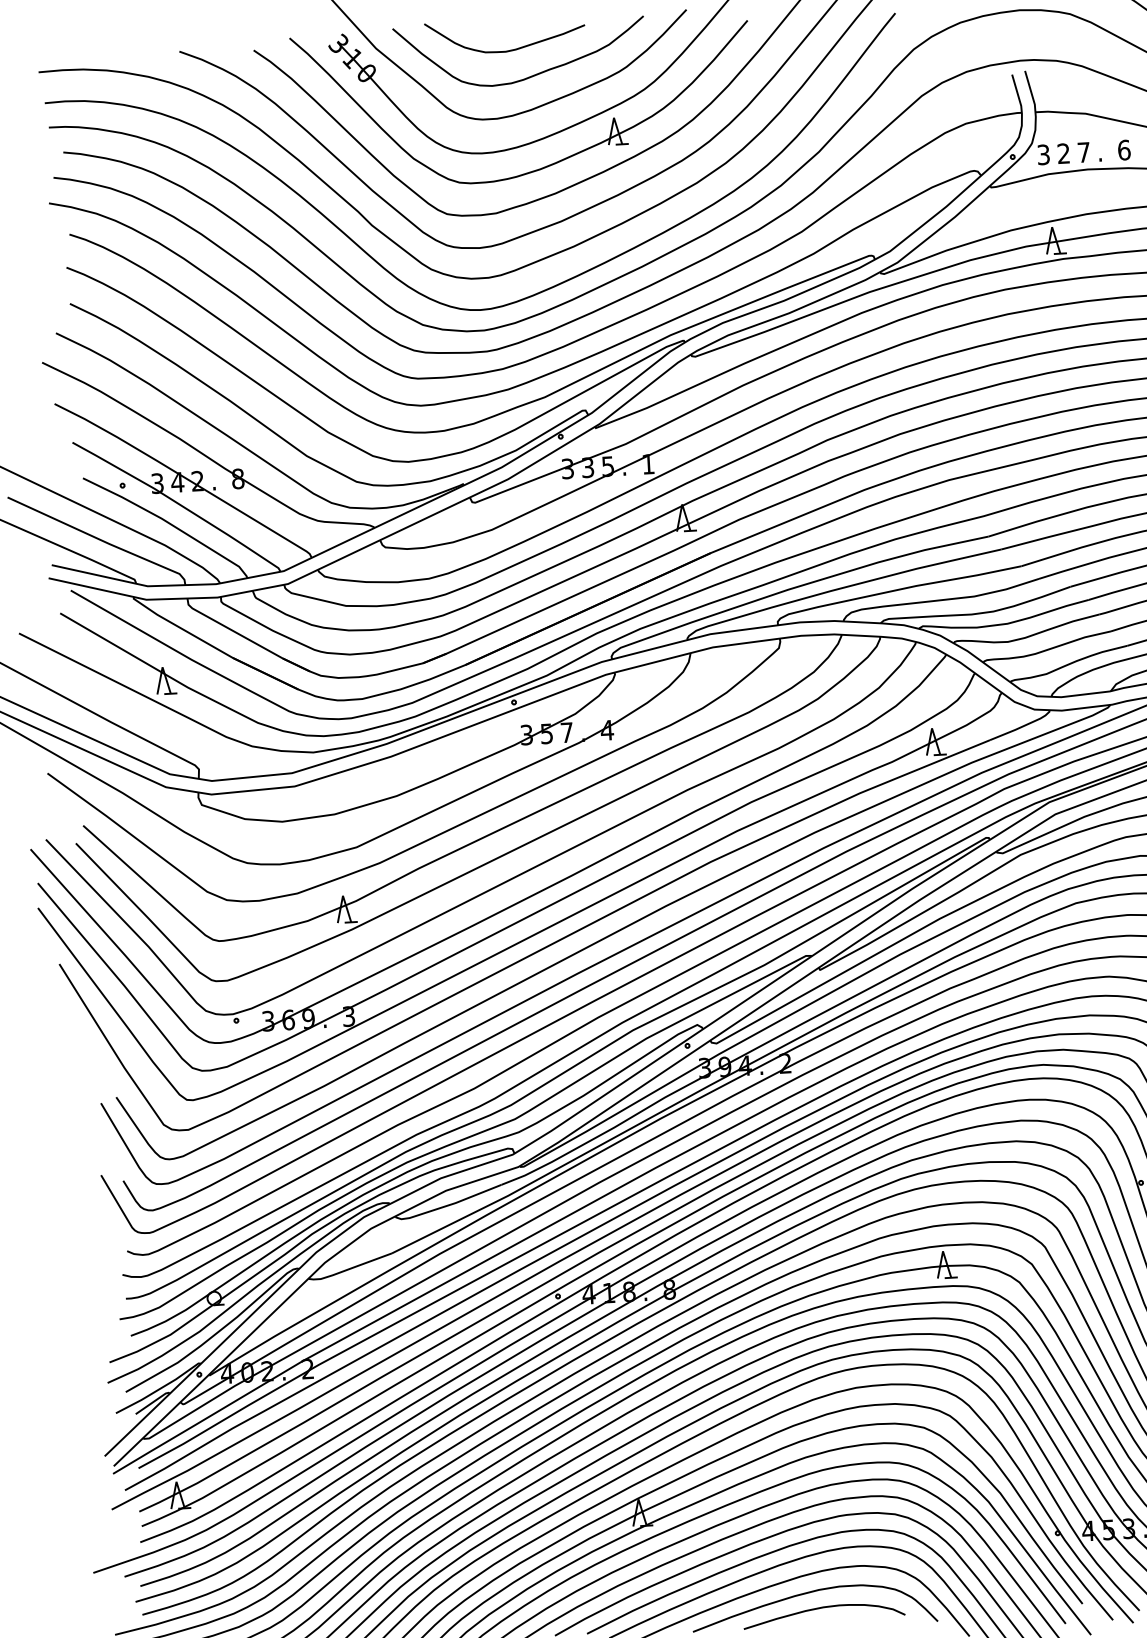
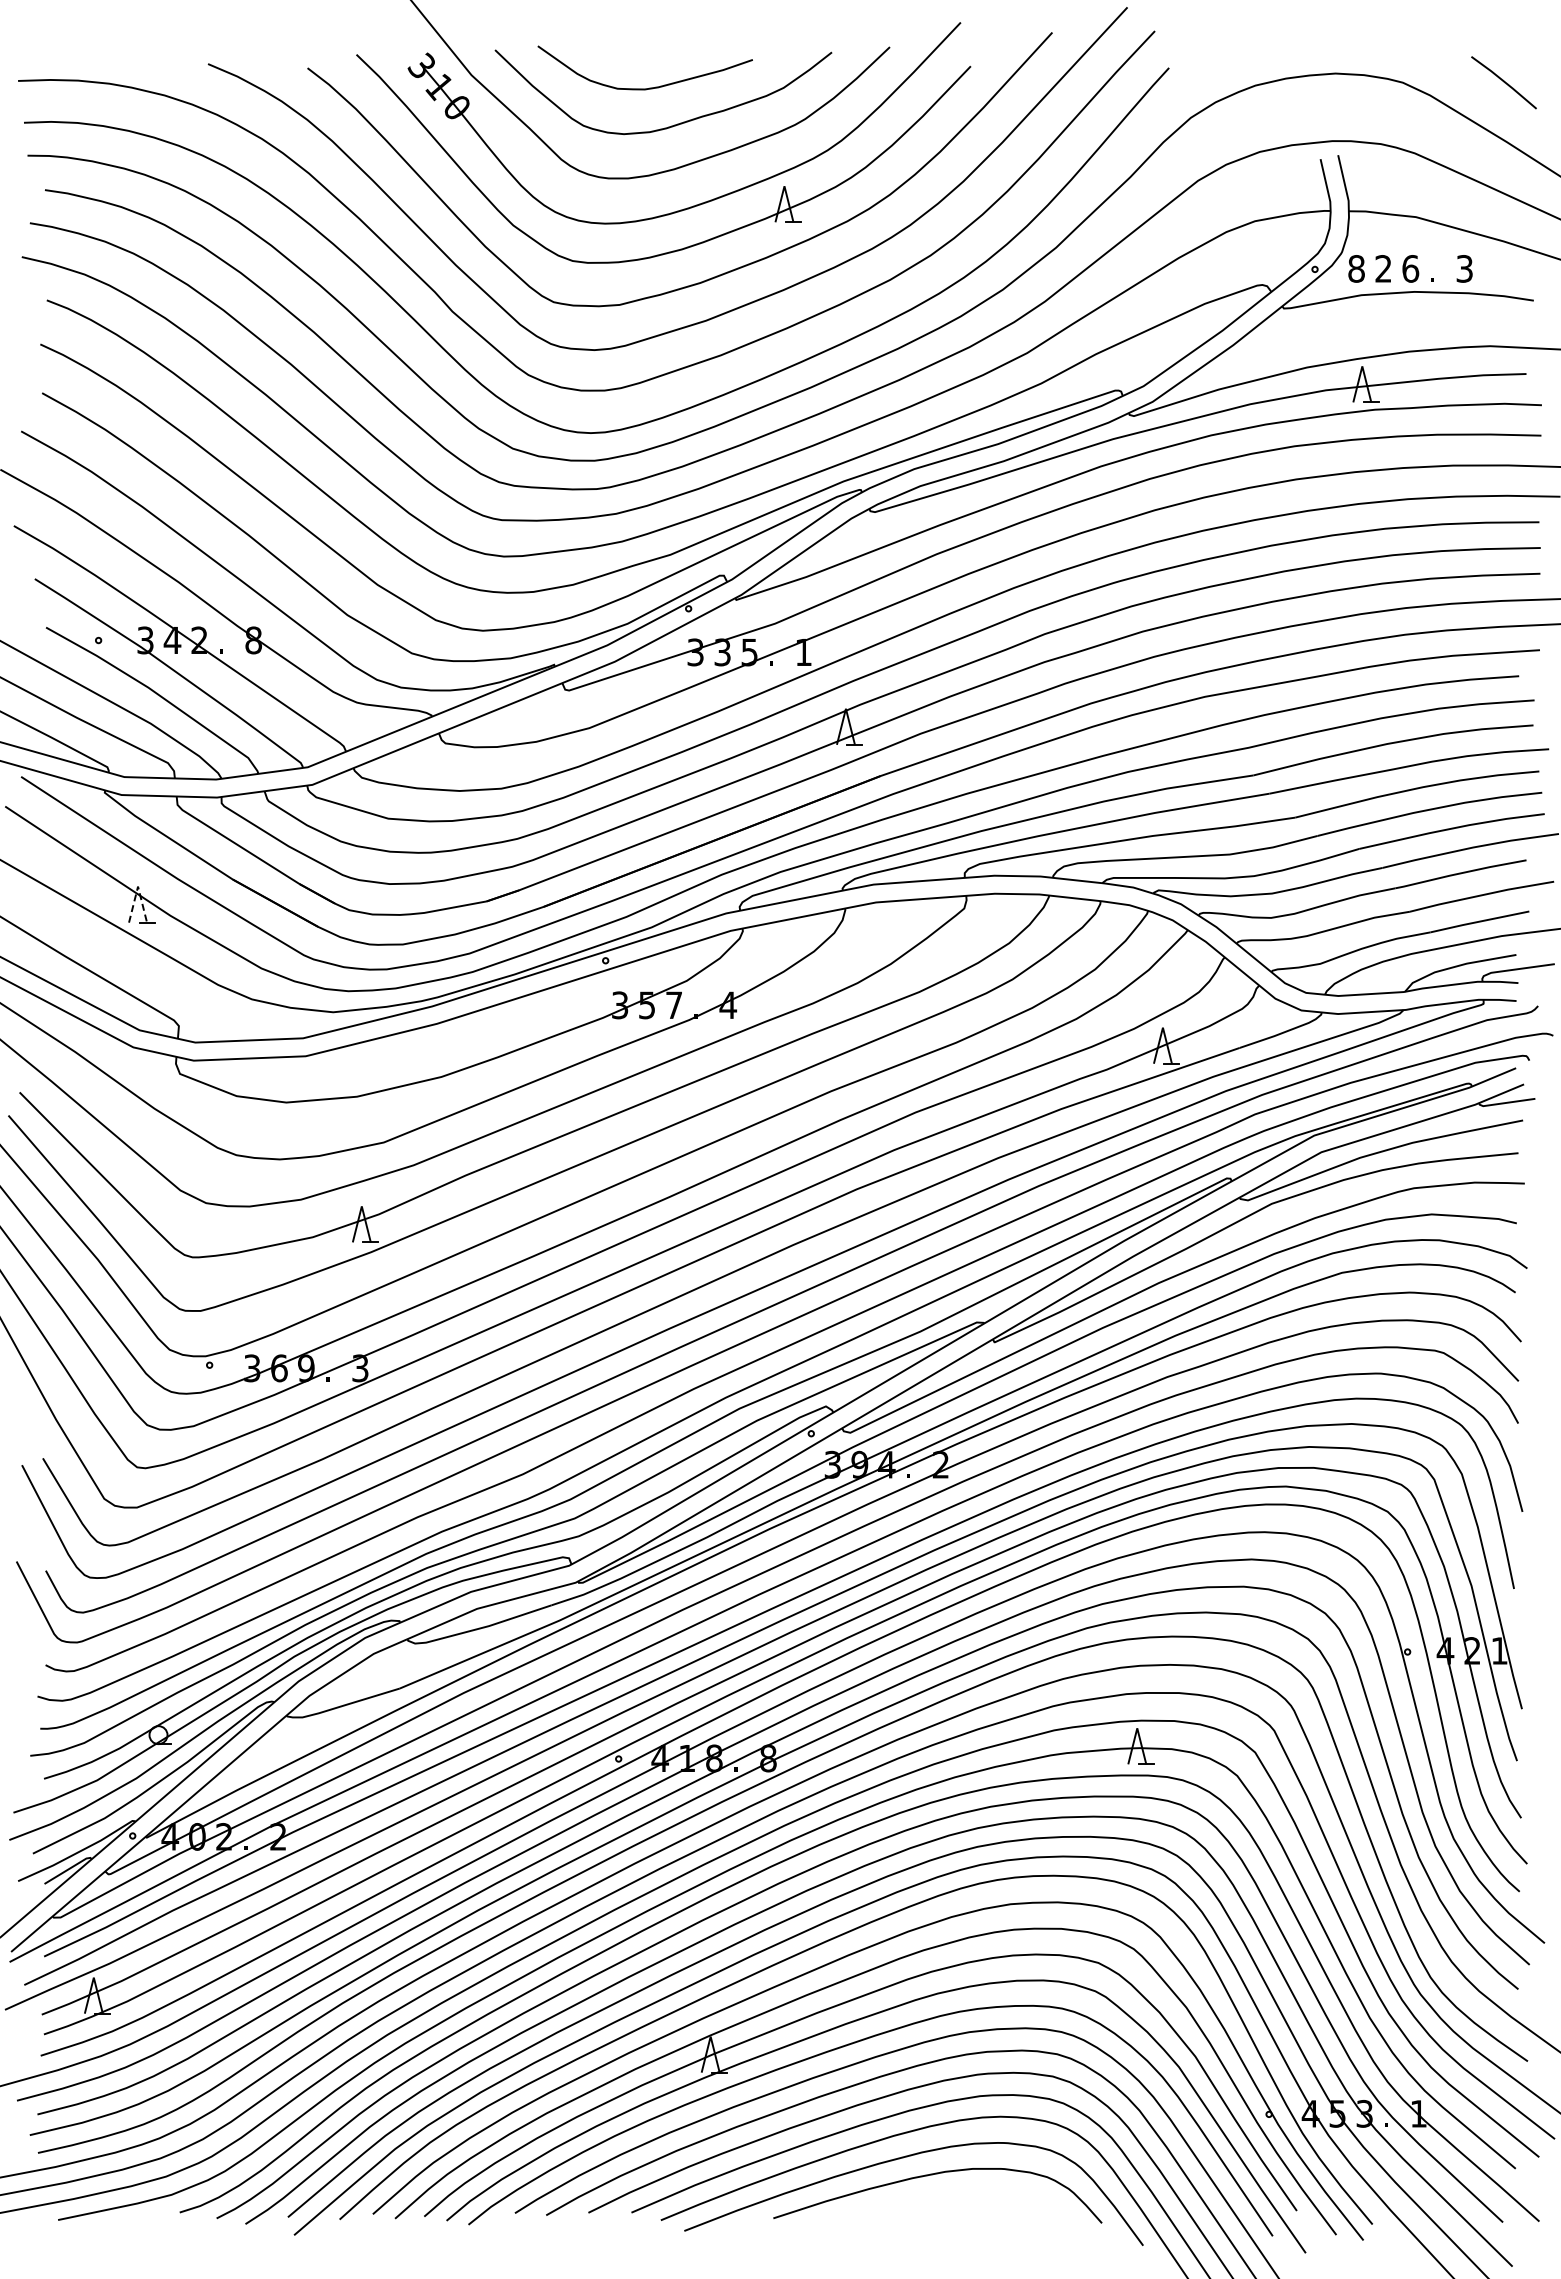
text: (1124, 149) -> (1464, 268), 6 -> 3
text: (1083, 152) -> (1410, 268), 7 -> 6
text: (1043, 154) -> (1356, 268), 3 -> 8
line: (162, 667) -> (138, 886), solid -> dashed
curve: (823, 1608) -> (950, 2196), removed

